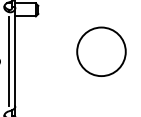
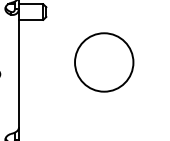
circle: (101, 51) -> (104, 62), moved
line: (8, 61) -> (10, 74), removed

